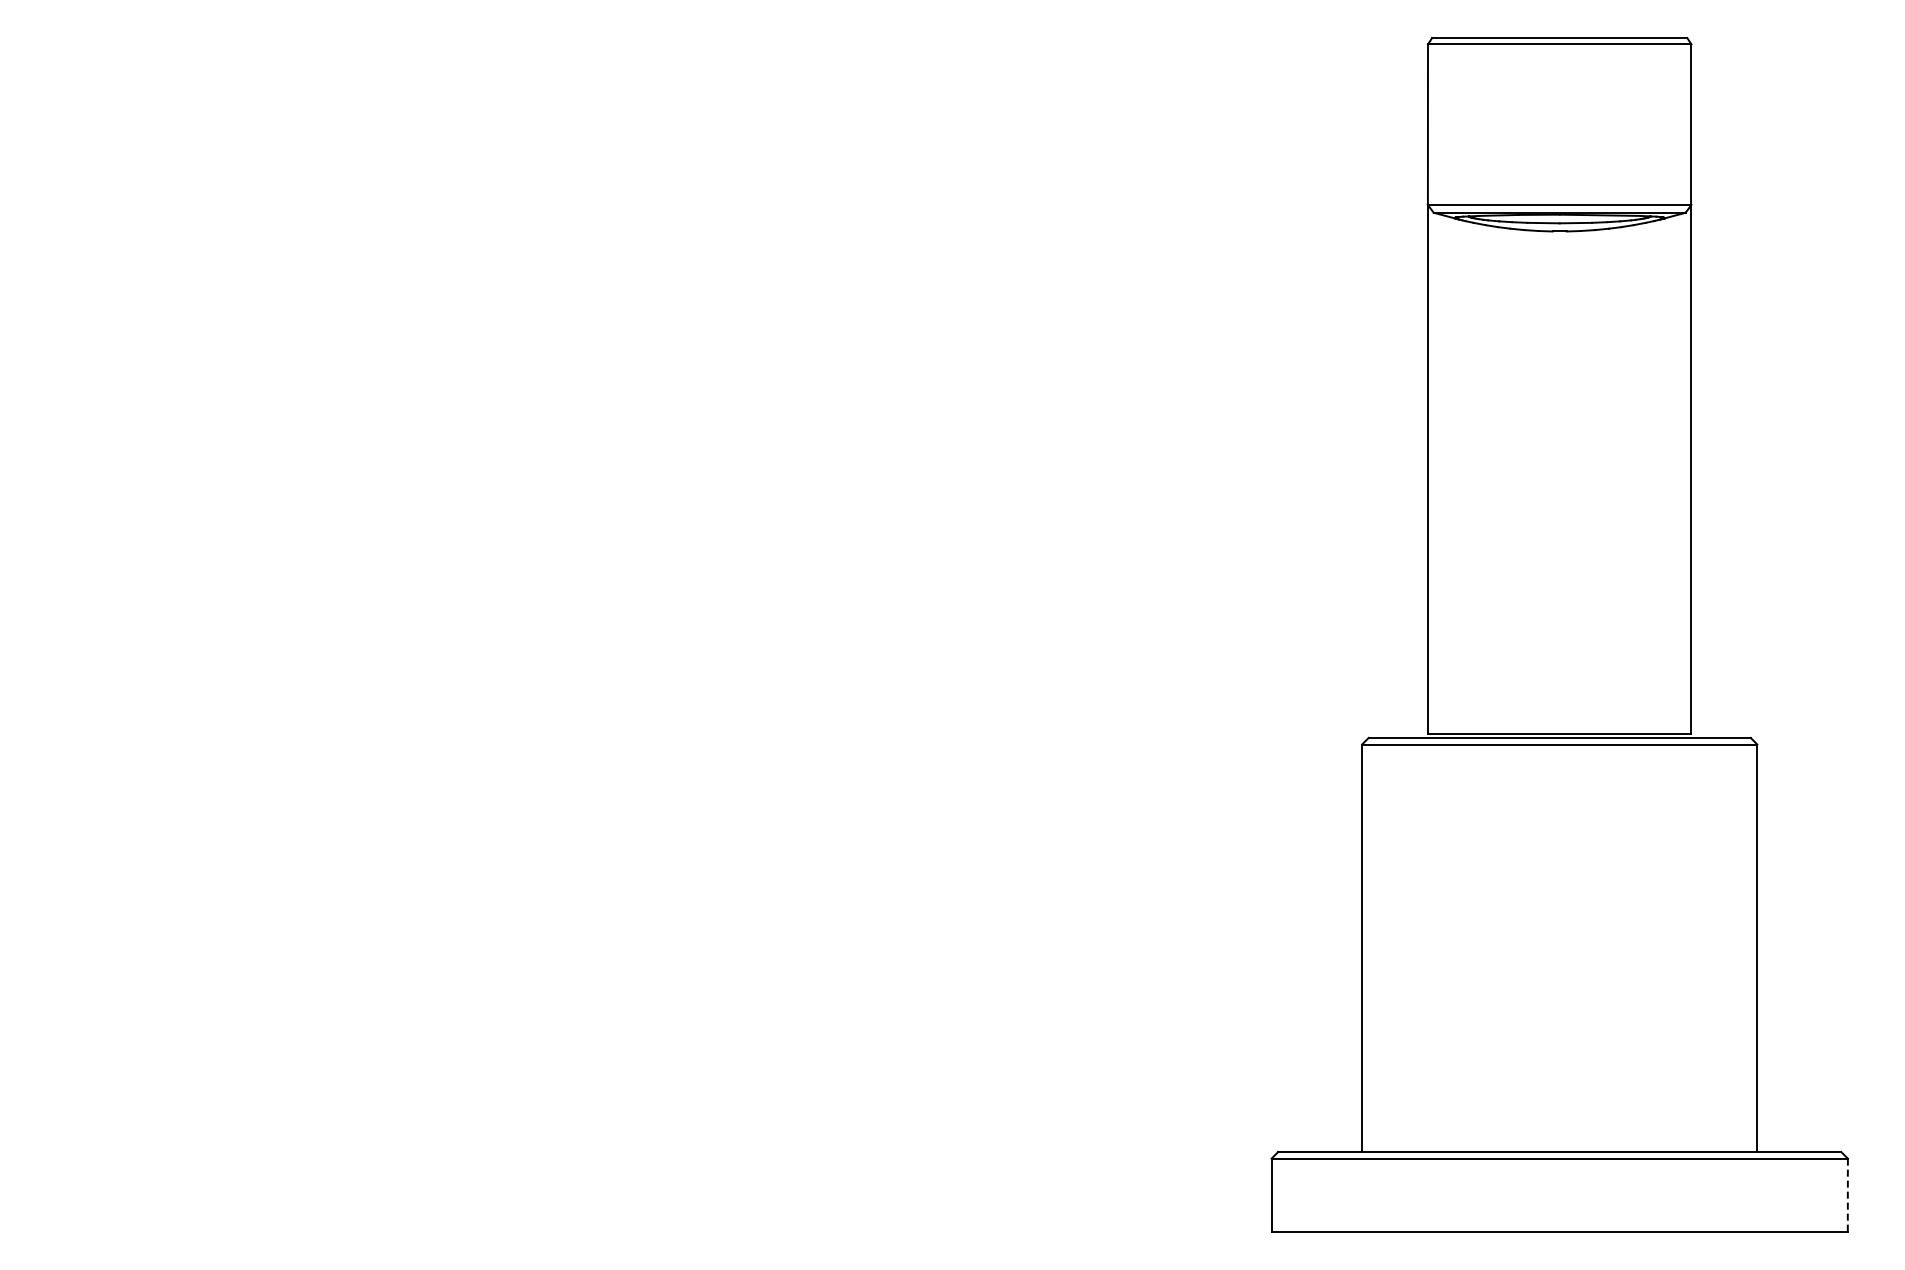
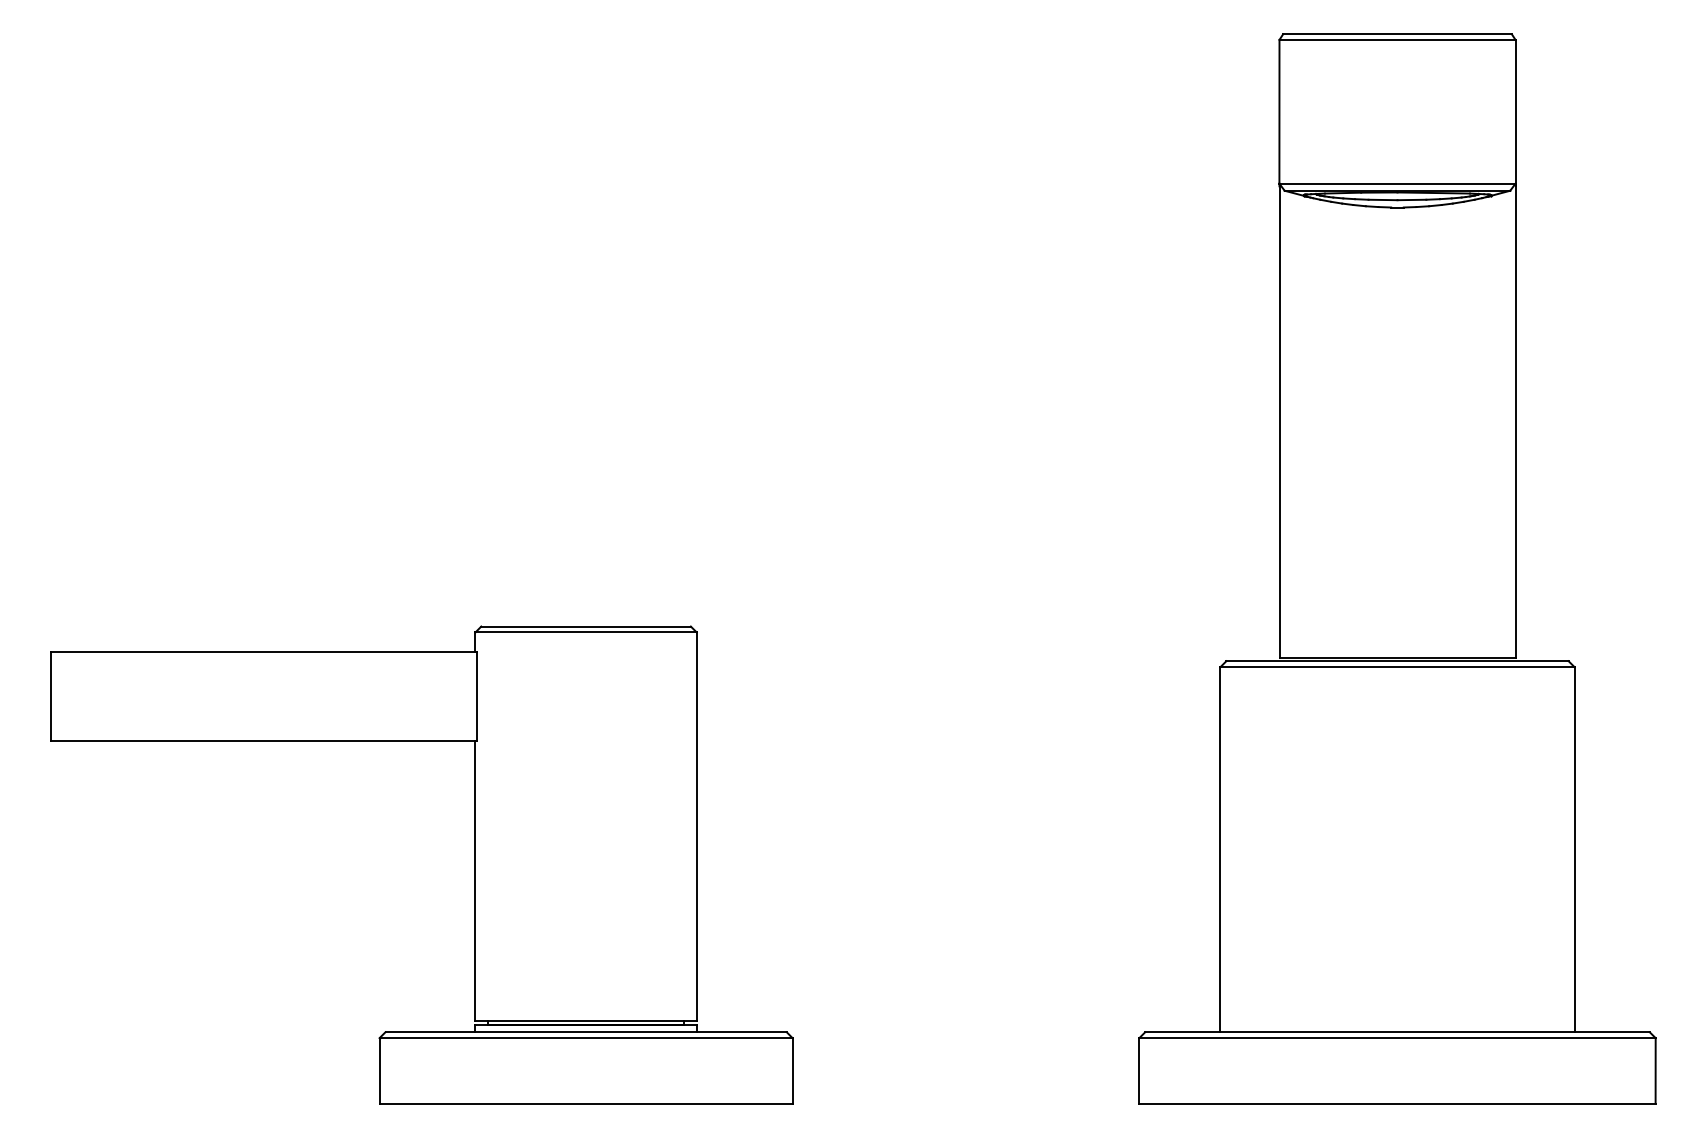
part: (530, 965) -> (475, 865), added
line: (1847, 1195) -> (1655, 1071), dashed -> solid

